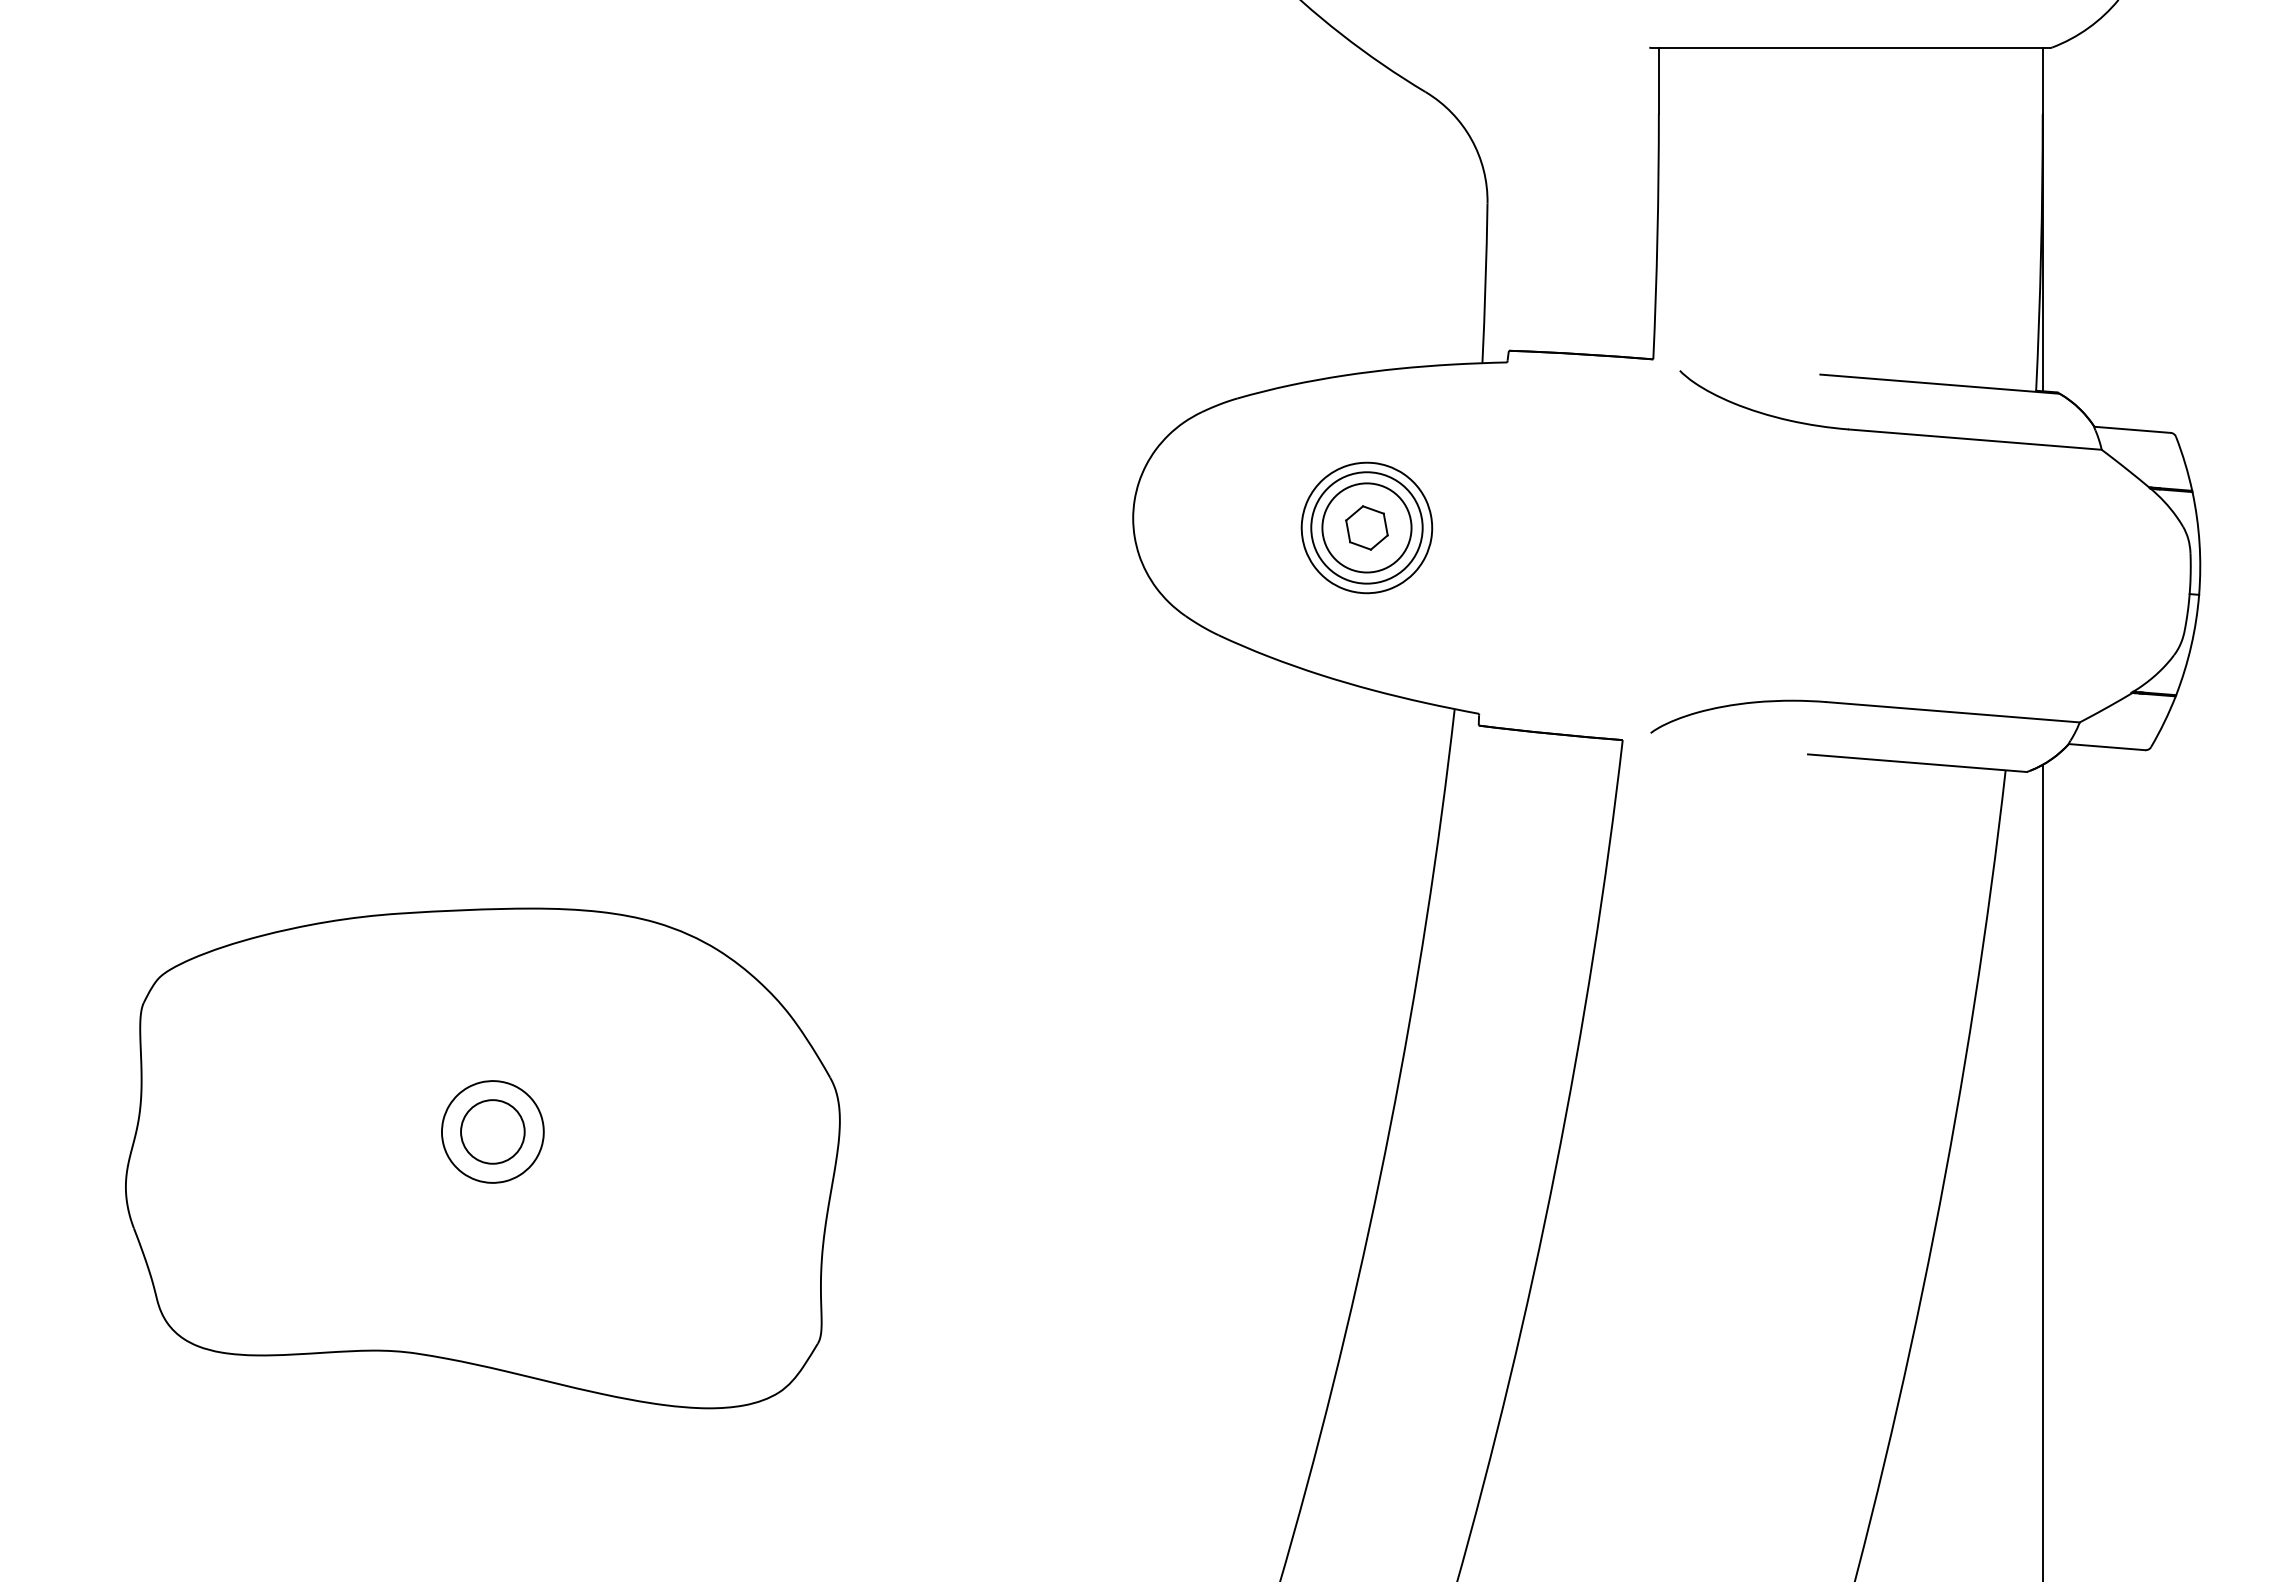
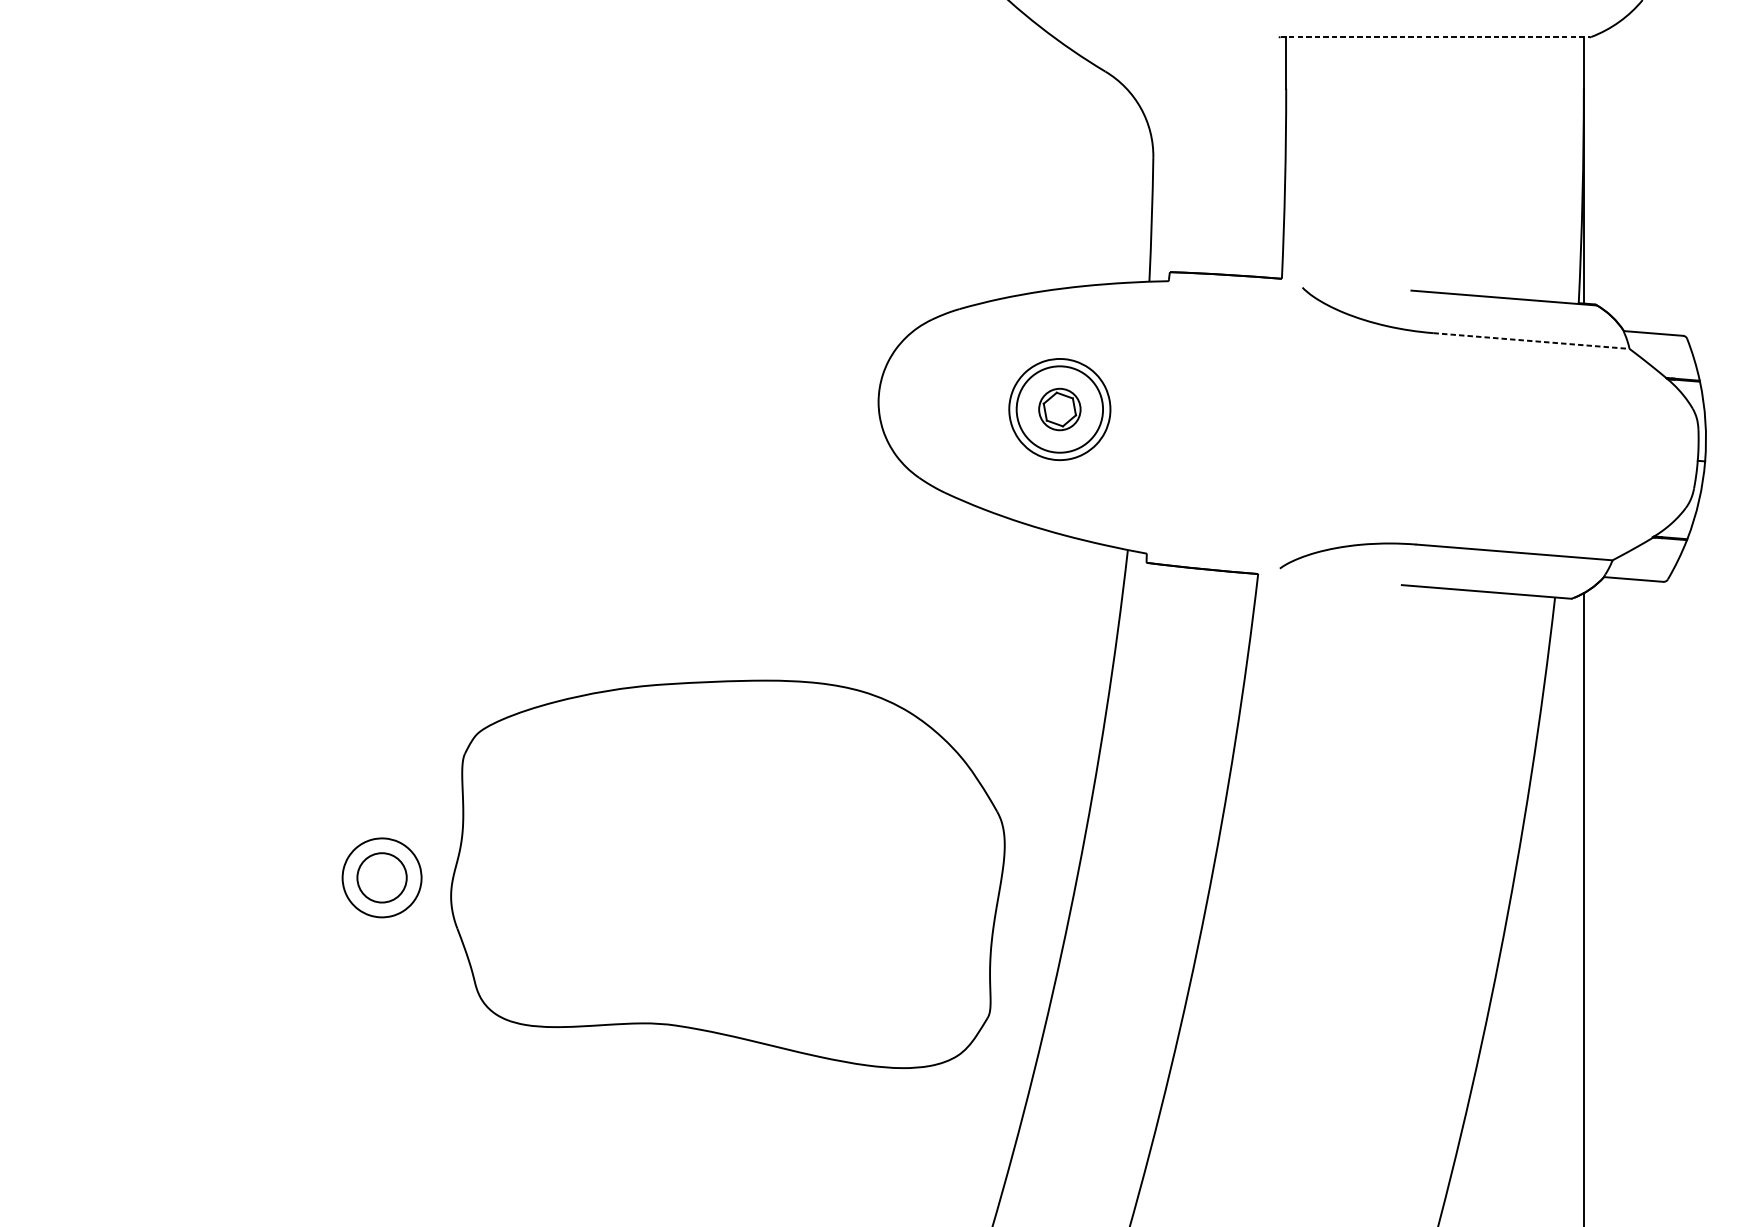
line: (1851, 47) -> (1435, 36), solid -> dashed
line: (1975, 439) -> (1531, 340), solid -> dashed
circle: (1366, 527) -> (1059, 409), size x0.6
part: (482, 1158) -> (727, 874), moved

